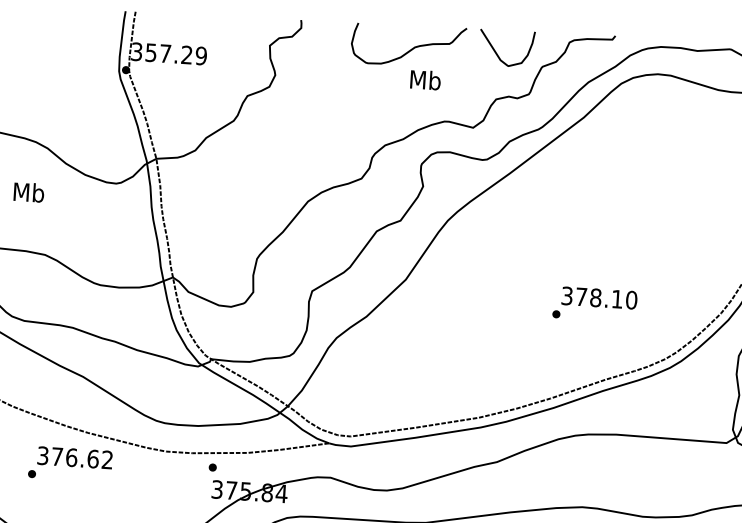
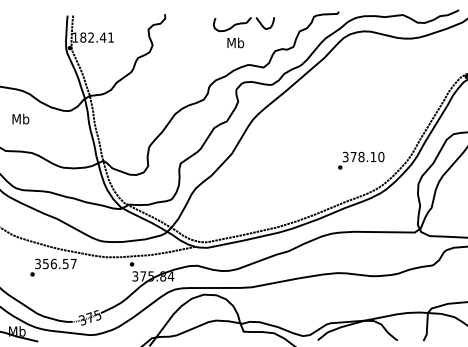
part: (441, 47) -> (243, 24), size x0.6
text: (169, 53) -> (93, 37), 357.29 -> 182.41
text: (595, 304) -> (361, 160), moved
text: (81, 457) -> (59, 263), 376.62 -> 356.57

